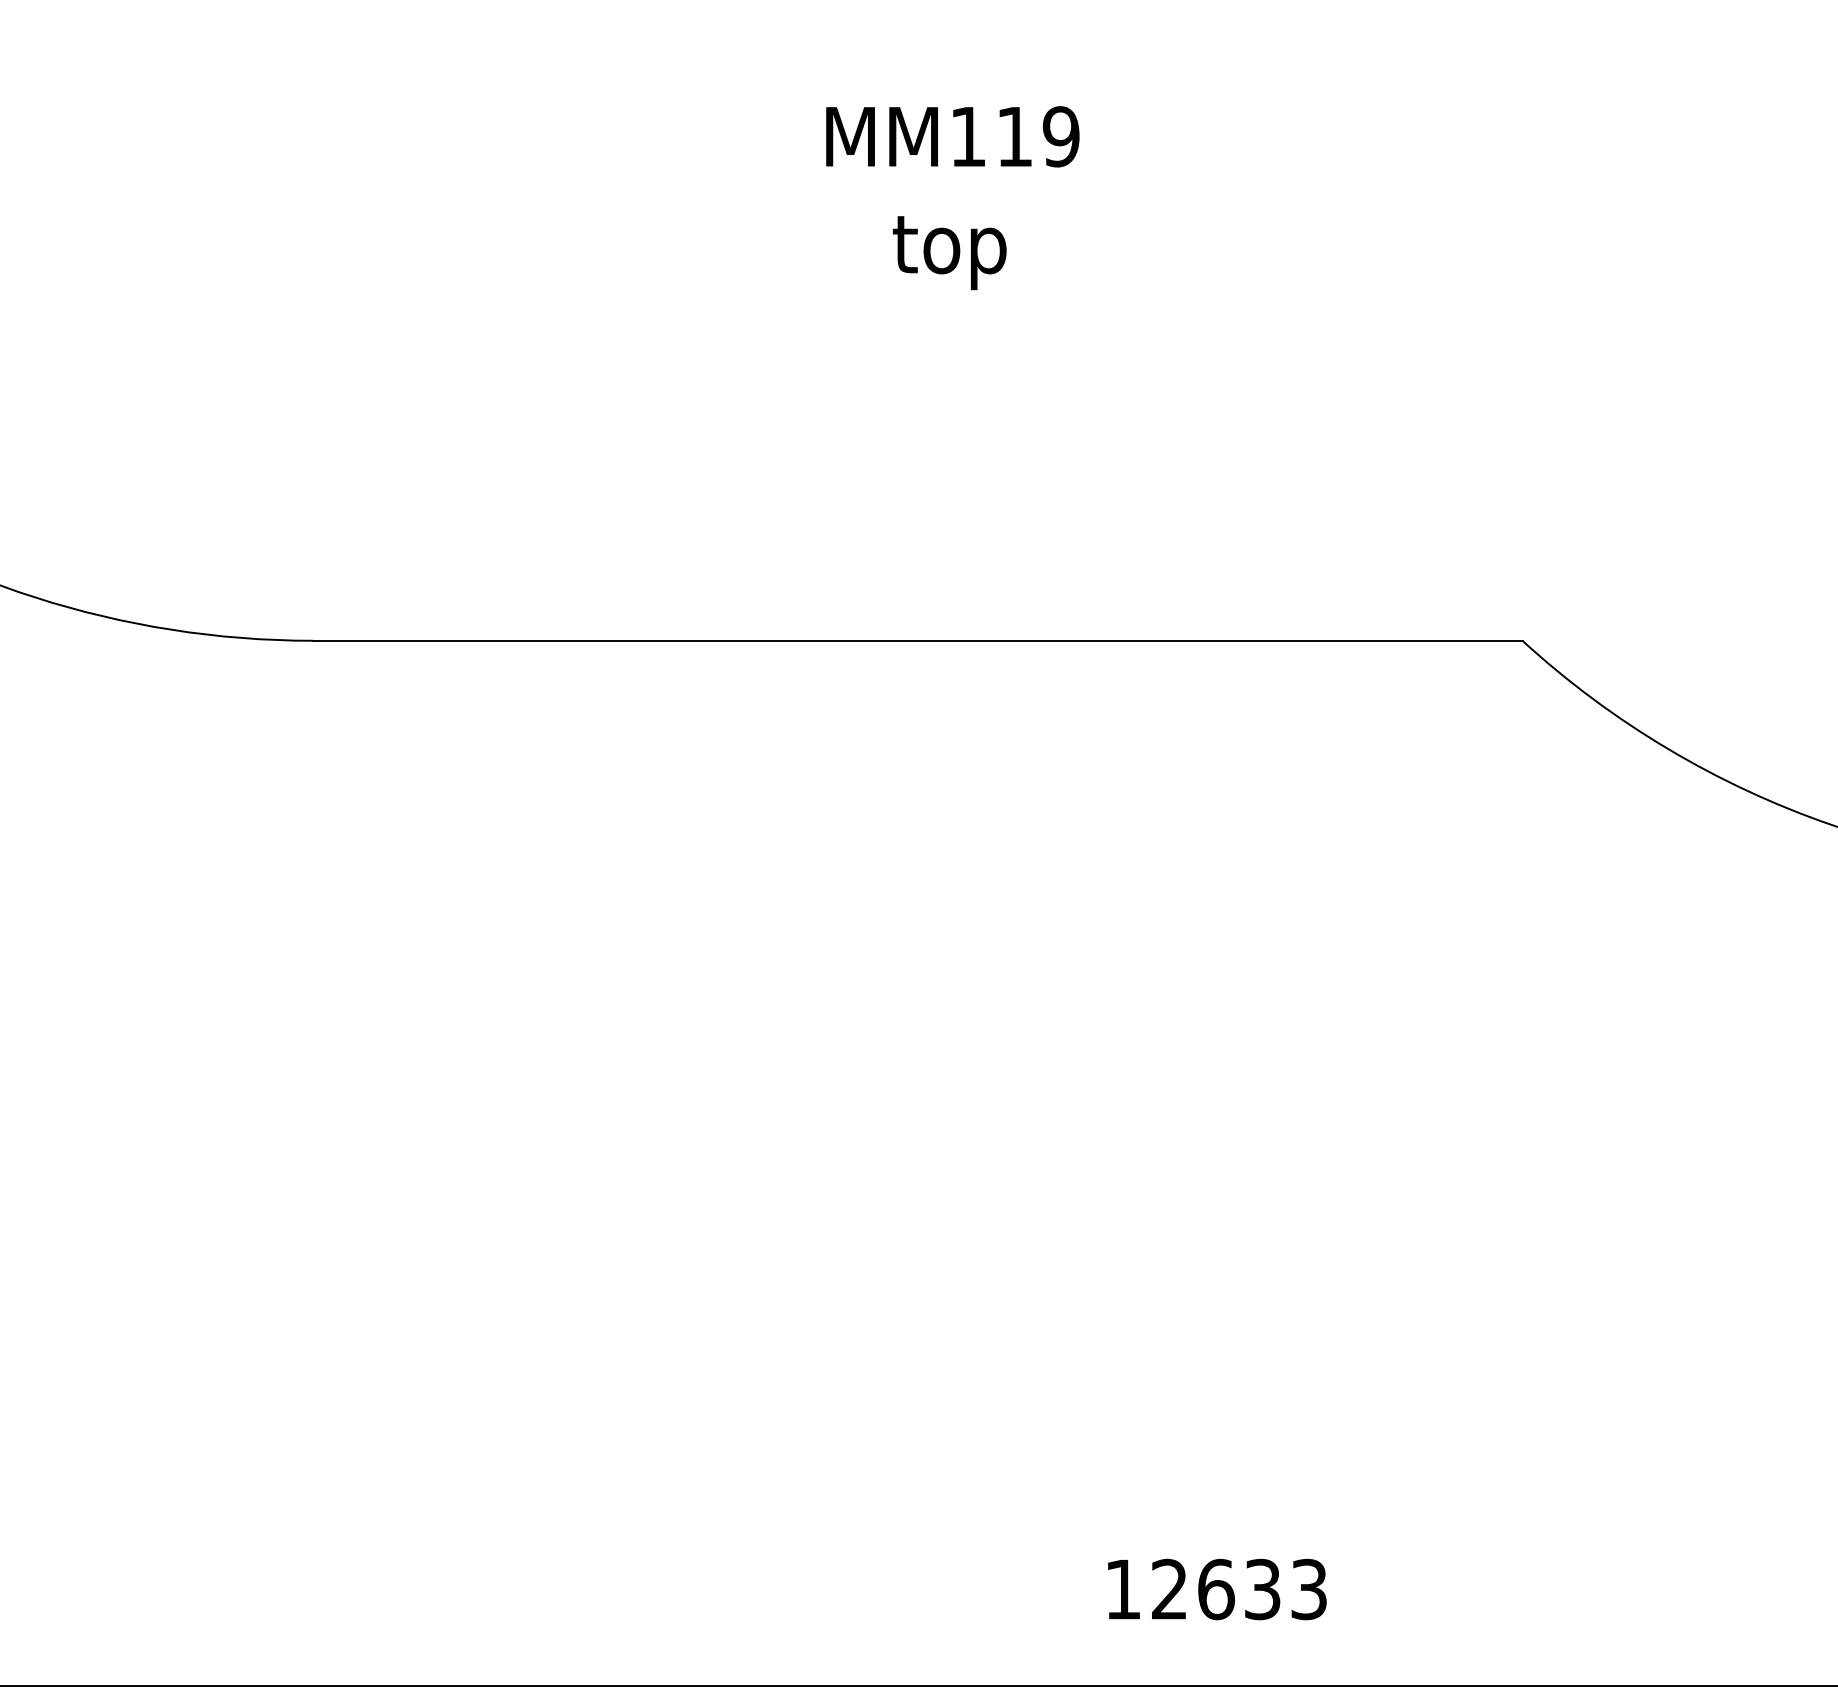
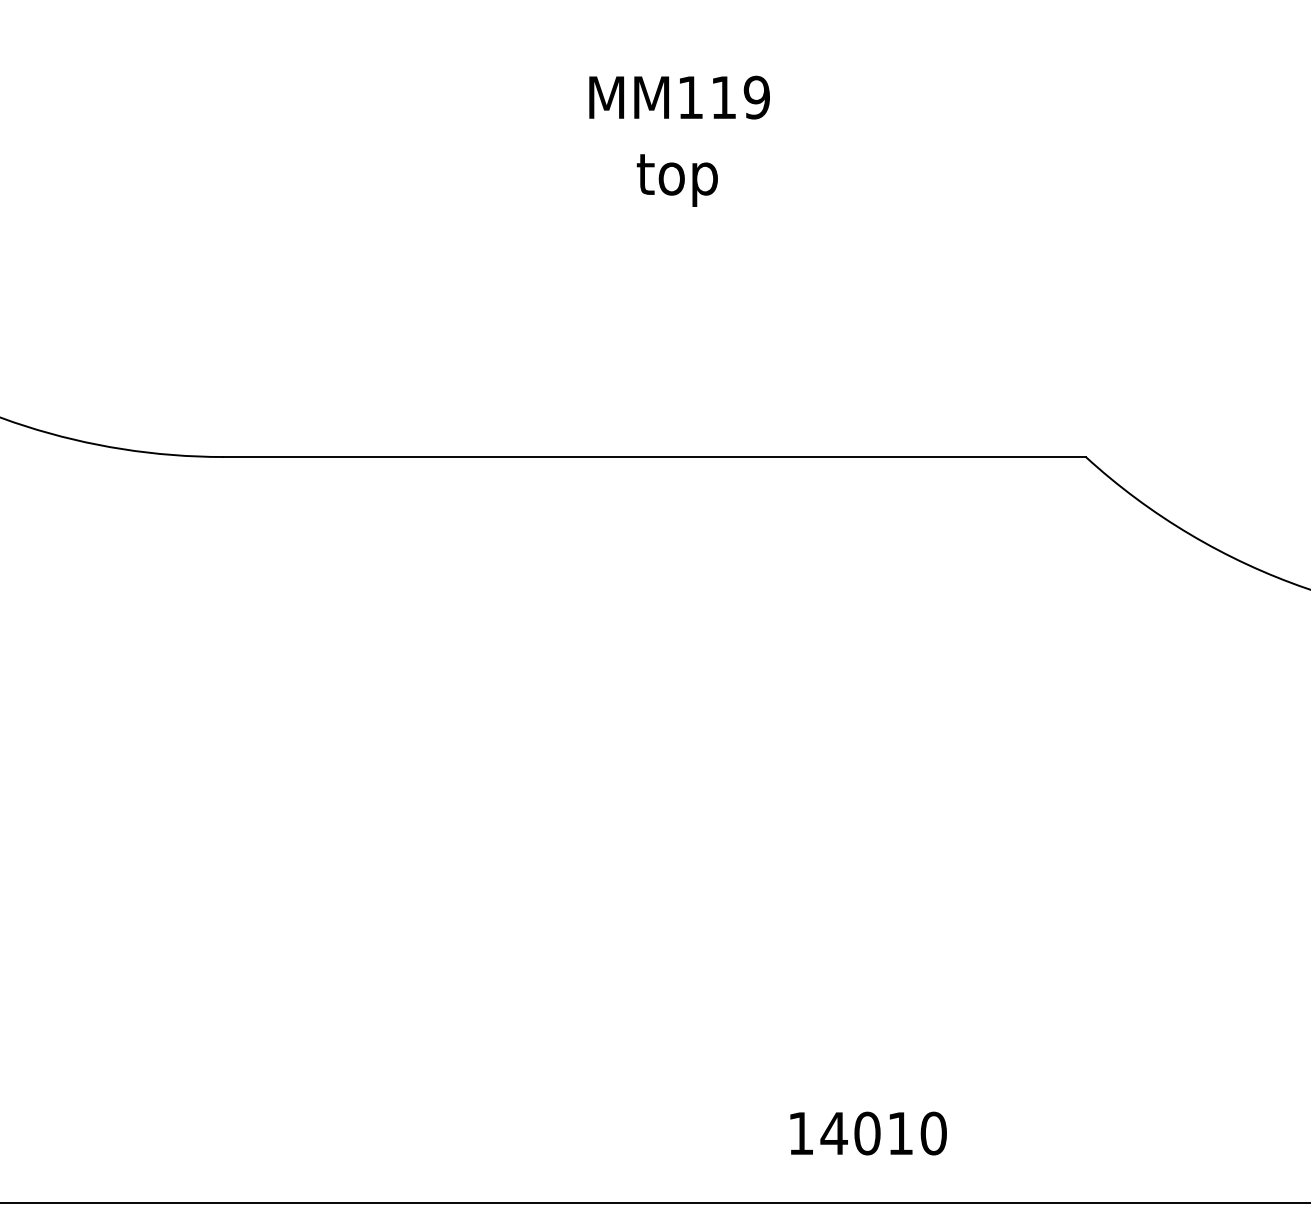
text: (1238, 1589) -> (883, 1133), 12633 -> 14010

